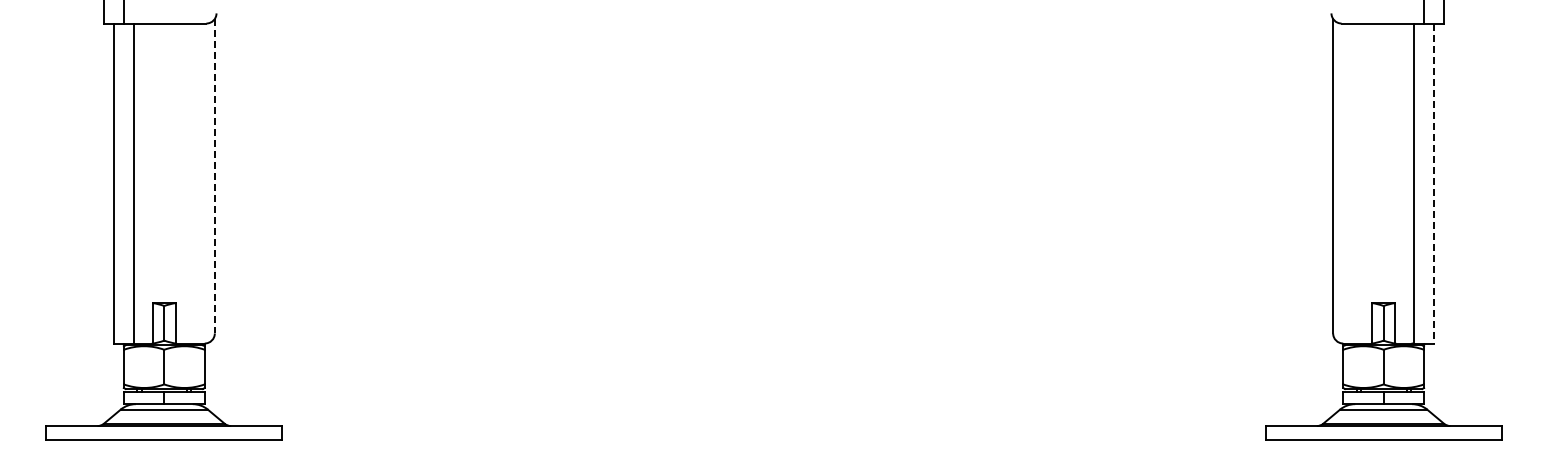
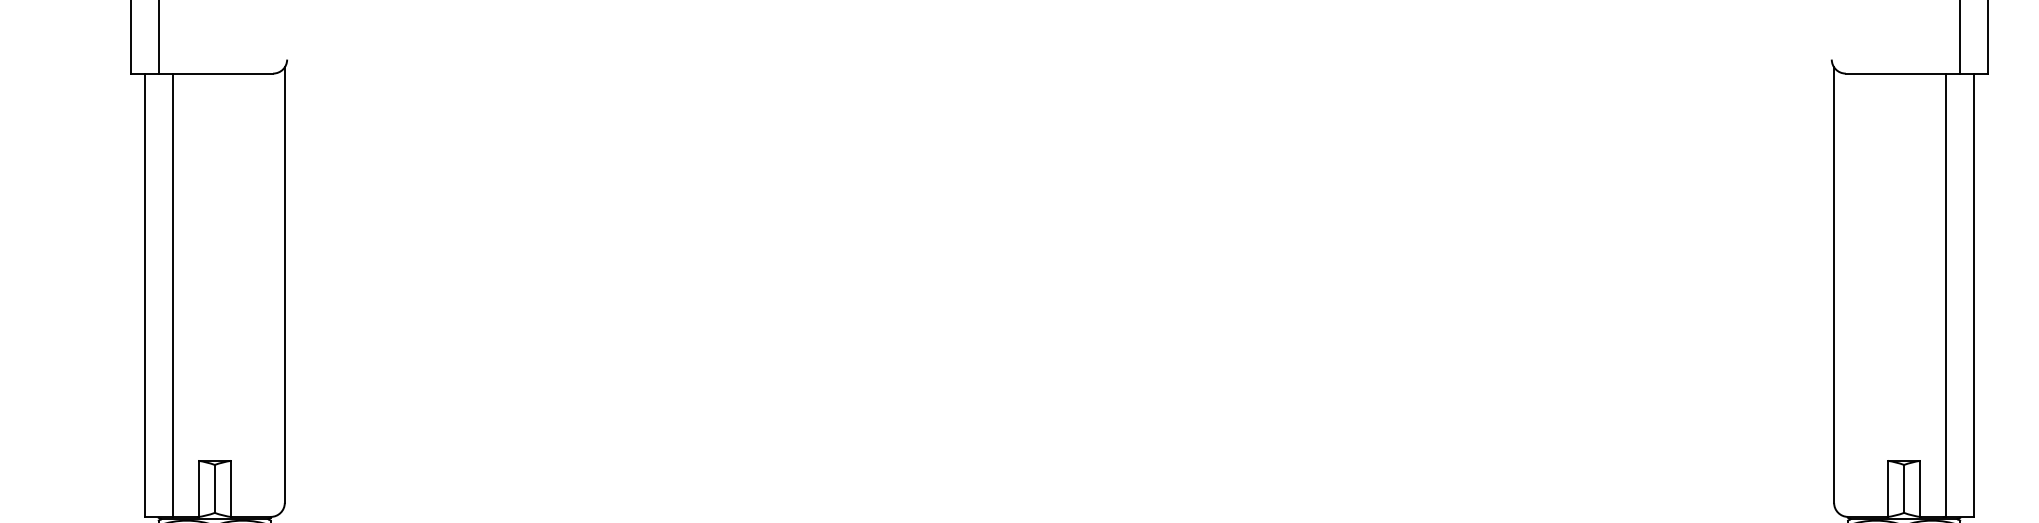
line: (214, 176) -> (284, 285), dashed -> solid
line: (1434, 183) -> (1974, 295), dashed -> solid

